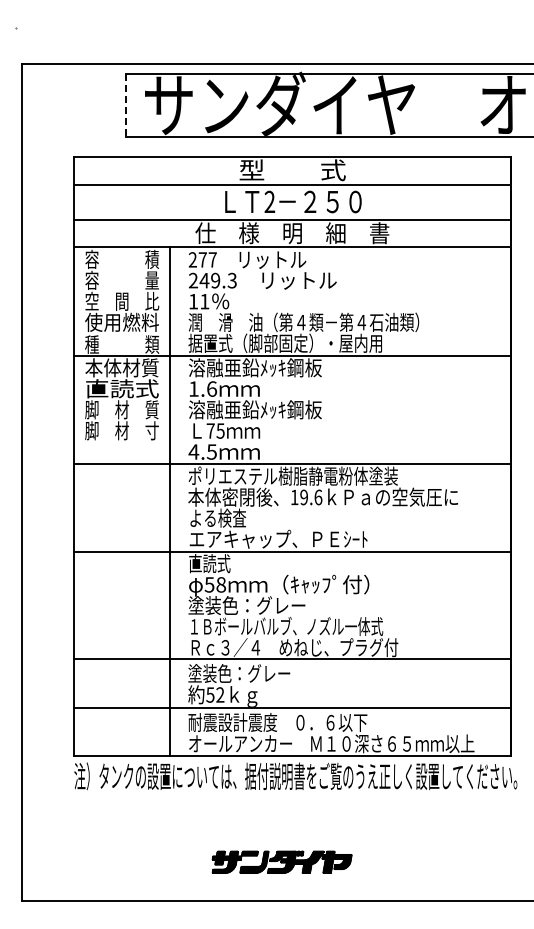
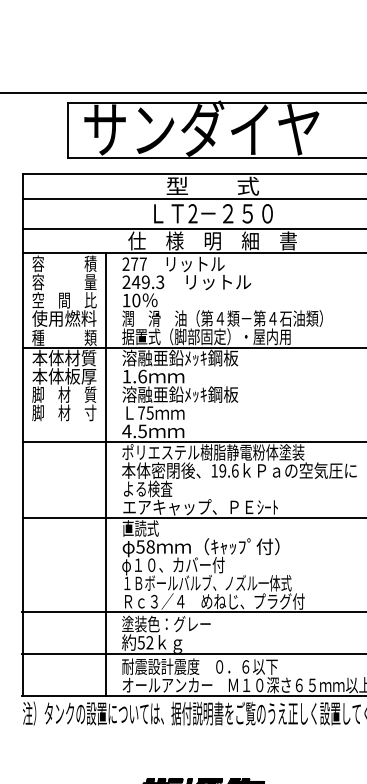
line: (125, 106) -> (67, 130), dashed -> solid
text: (204, 301) -> (136, 300), 11 -> 10
text: (121, 388) -> (63, 376), 直読式 -> 本体板厚
text: (247, 606) -> (173, 565), 塗装色：グレー -> φ１０、カバー付

